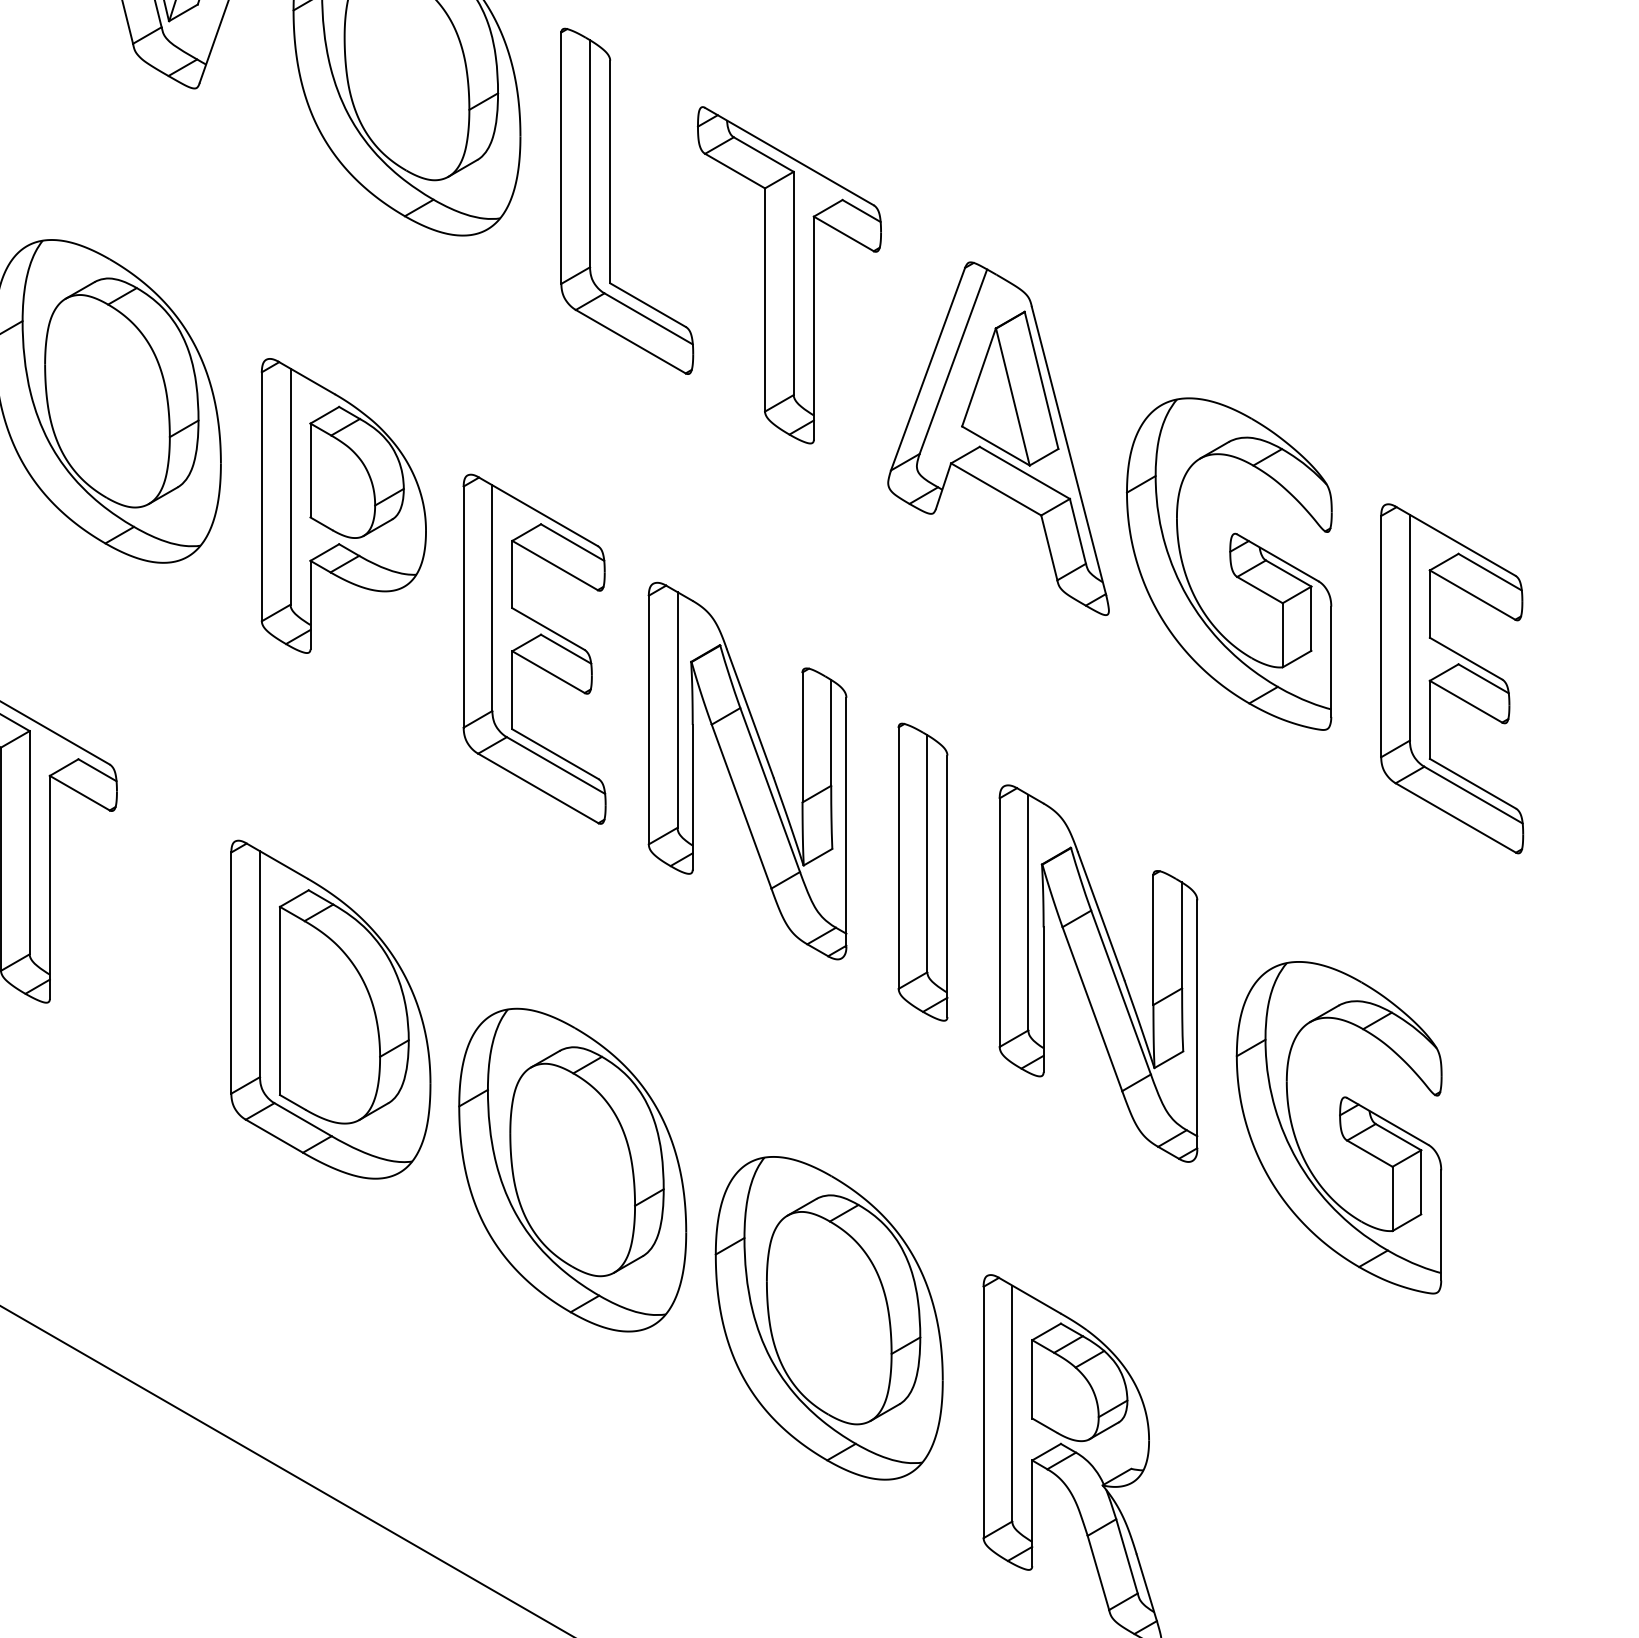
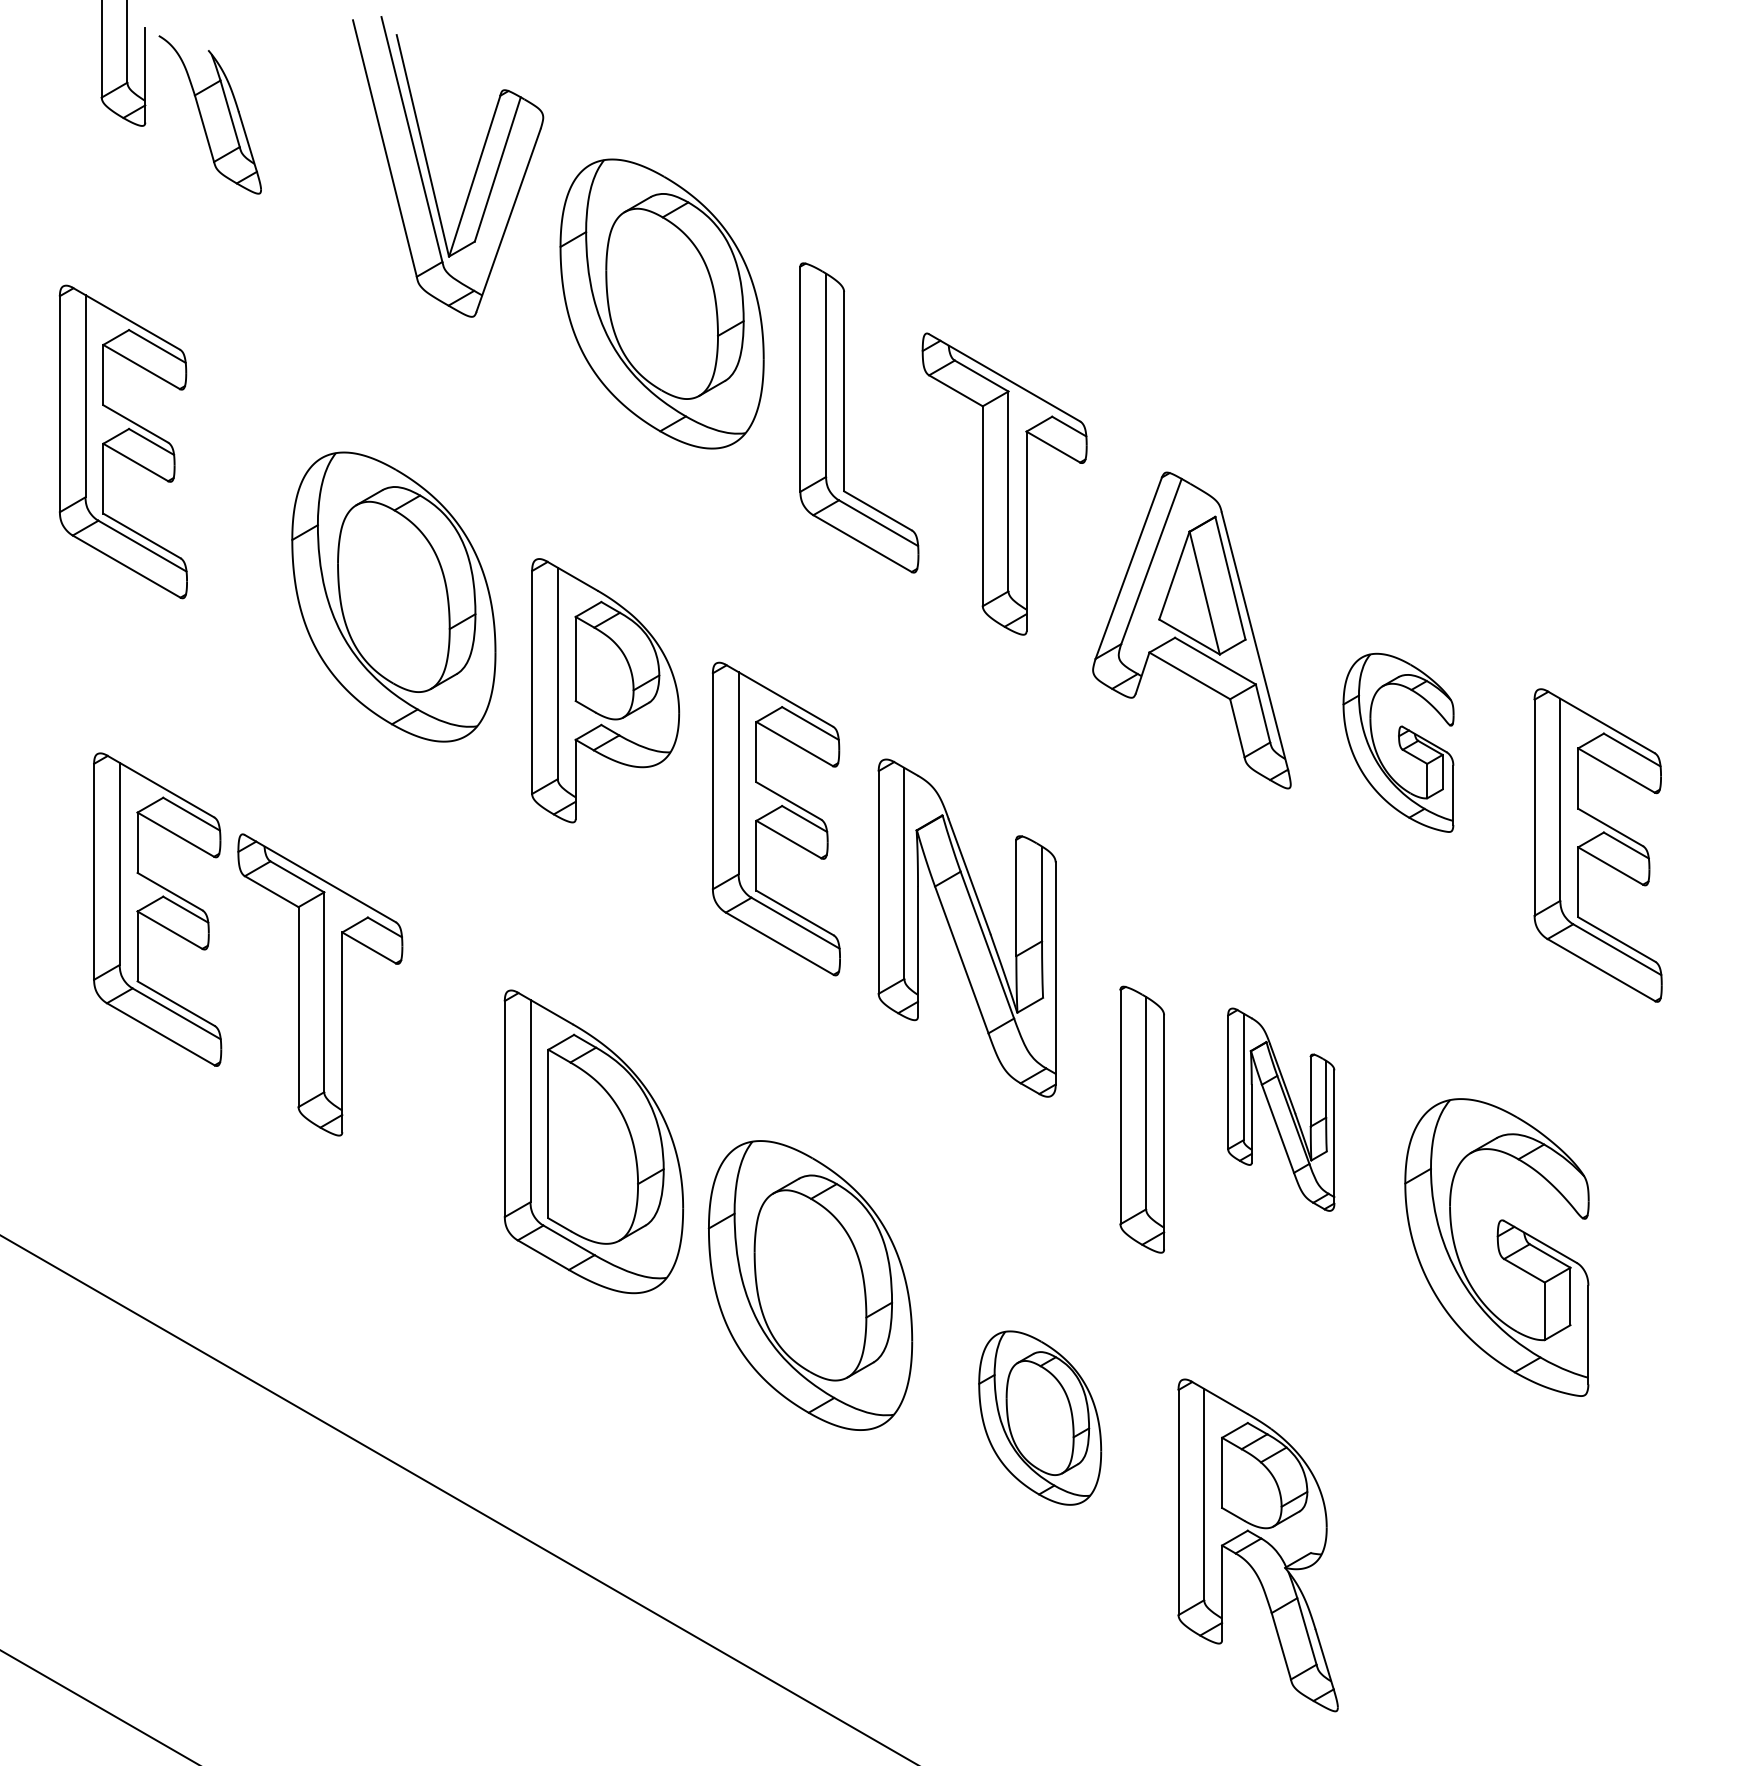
part: (1229, 563) -> (1398, 742), size x0.6
part: (923, 871) -> (1142, 1119), moved
part: (1097, 973) -> (1280, 1109), size x0.6
part: (828, 1317) -> (1039, 1417), size x0.6

